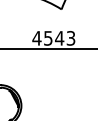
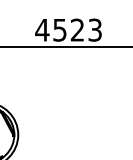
text: (59, 38) -> (77, 30), 4543 -> 4523

